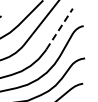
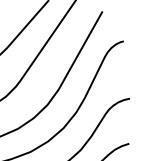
line: (59, 28) -> (81, 48), dashed -> solid

